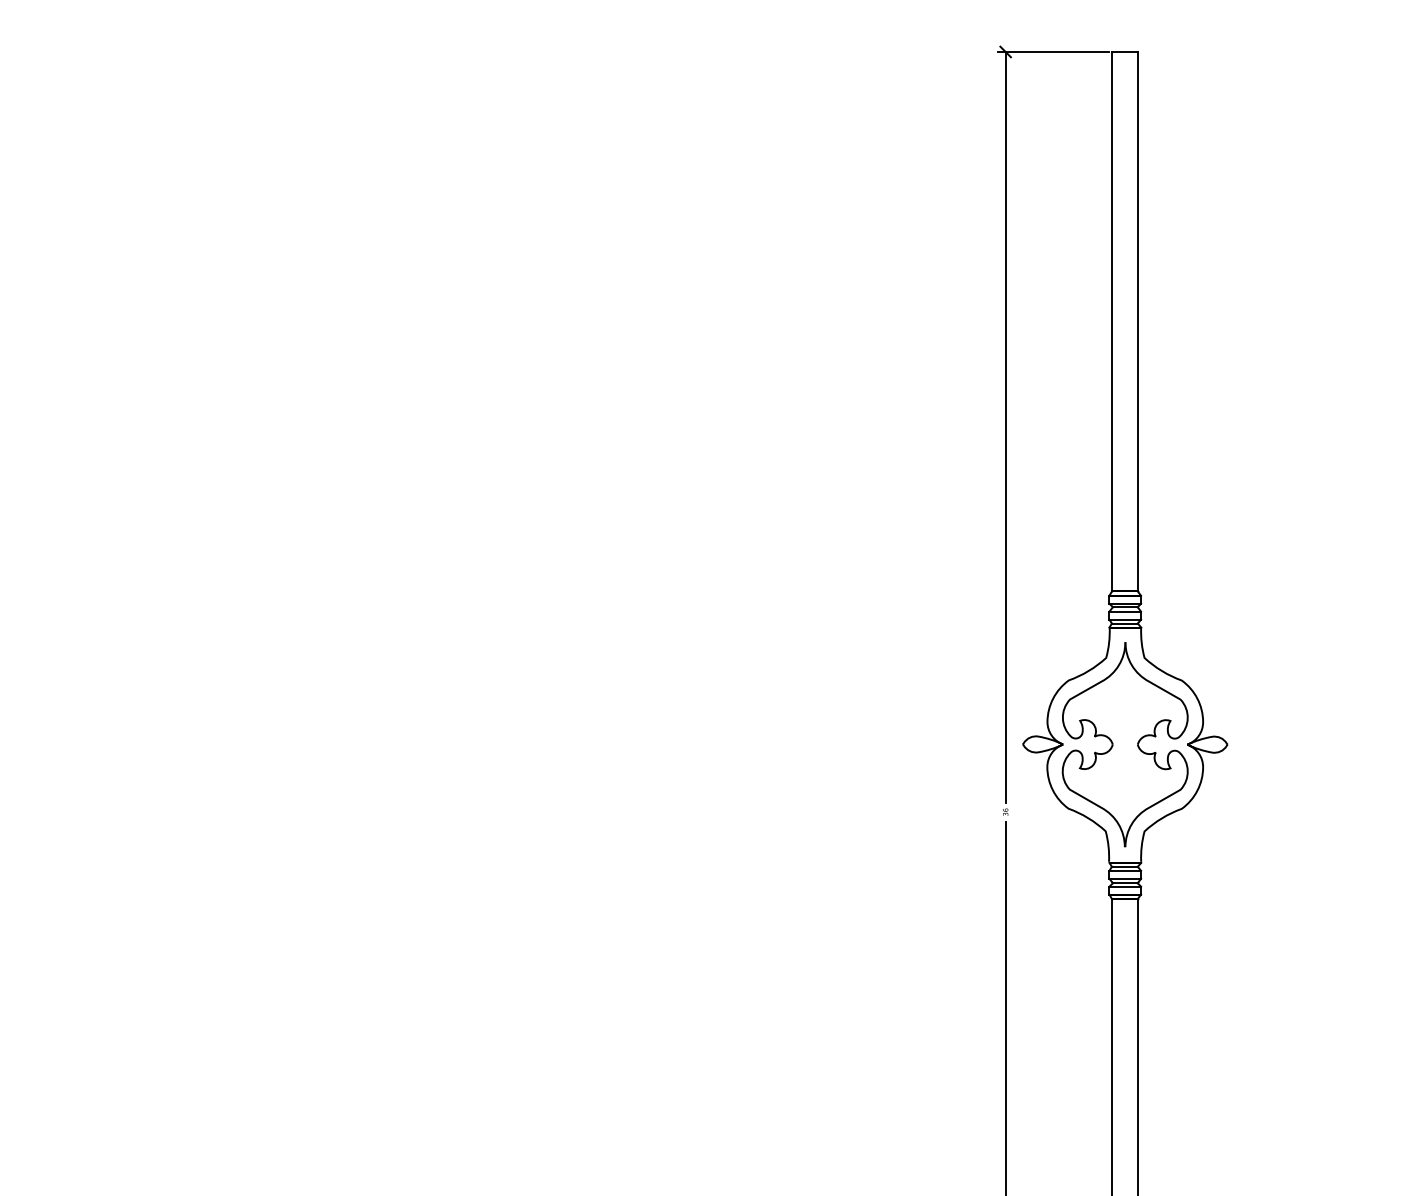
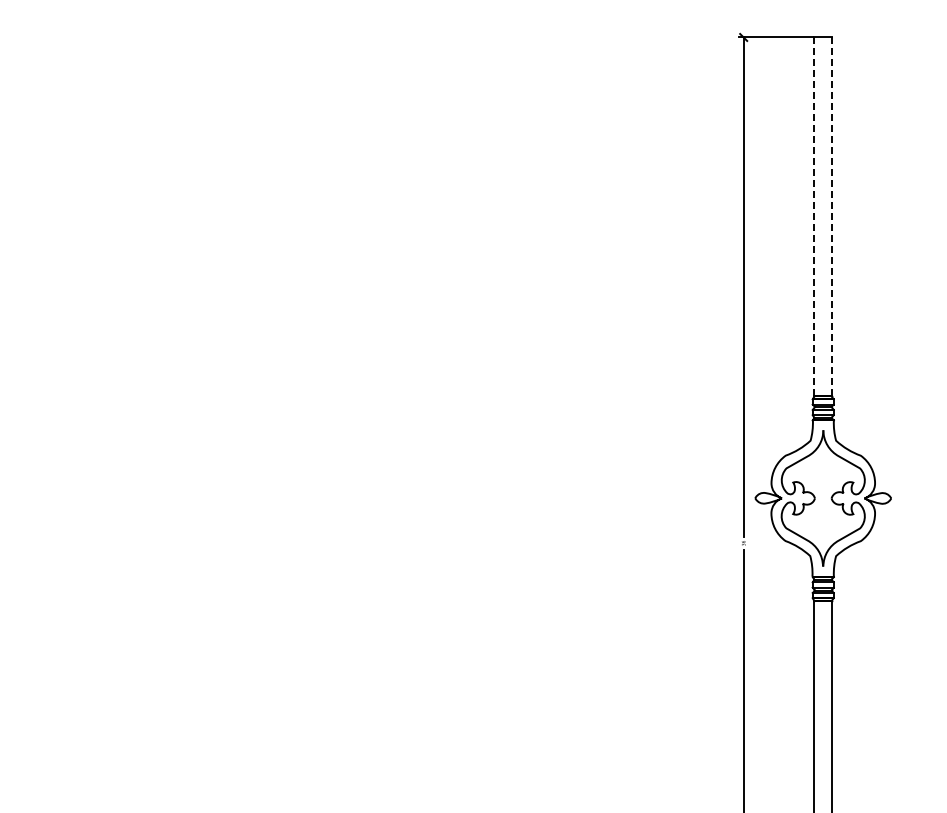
line: (1112, 320) -> (814, 216), solid -> dashed
line: (1137, 320) -> (831, 216), solid -> dashed

